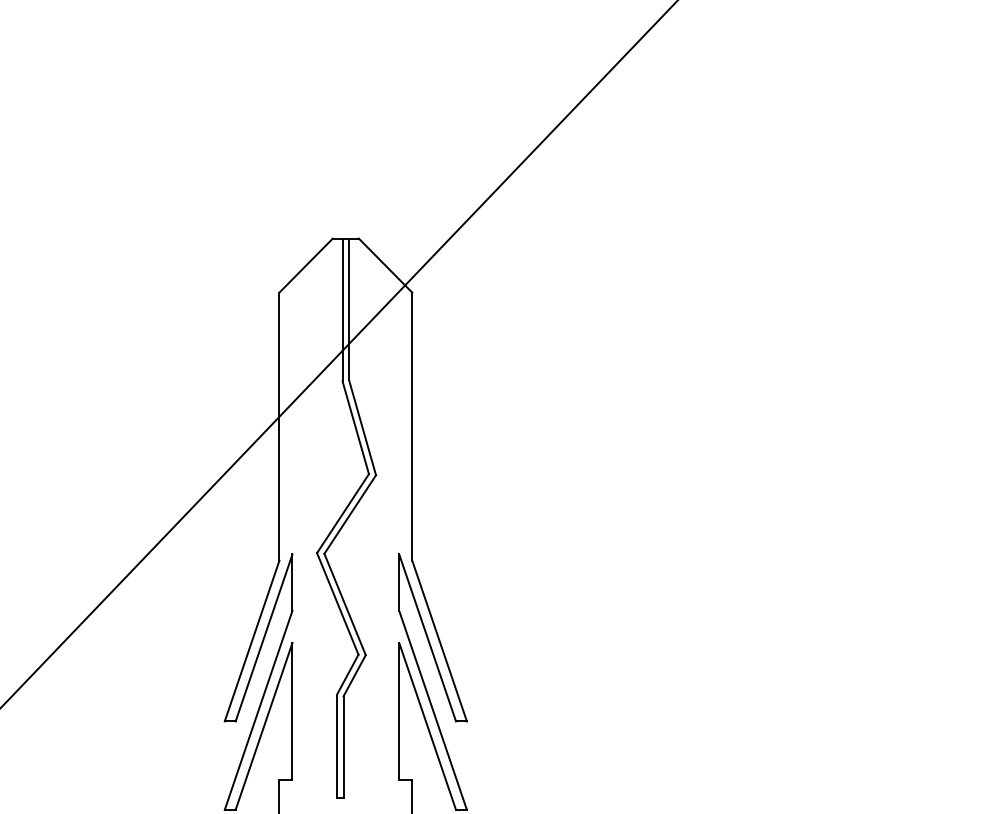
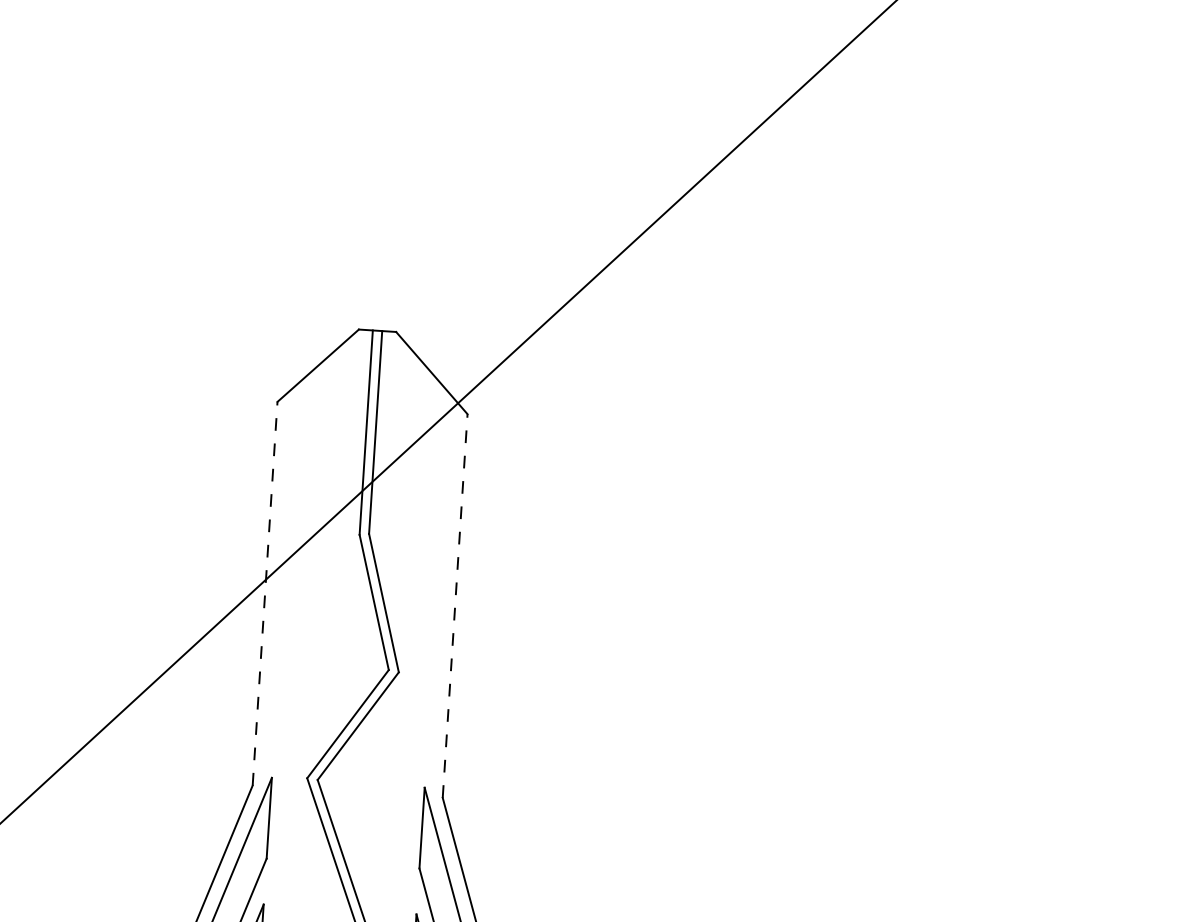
line: (279, 426) -> (265, 593), solid -> dashed
line: (412, 426) -> (455, 605), solid -> dashed

